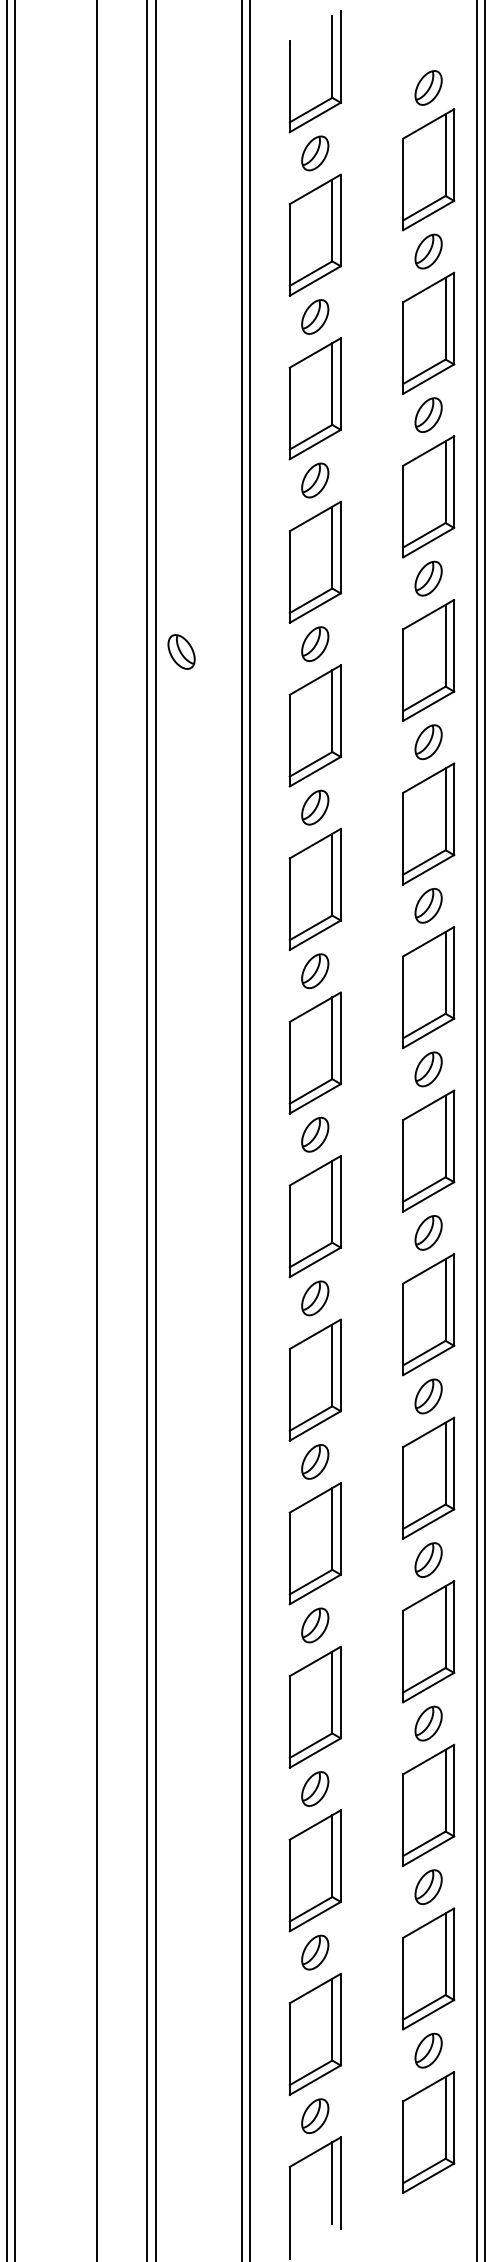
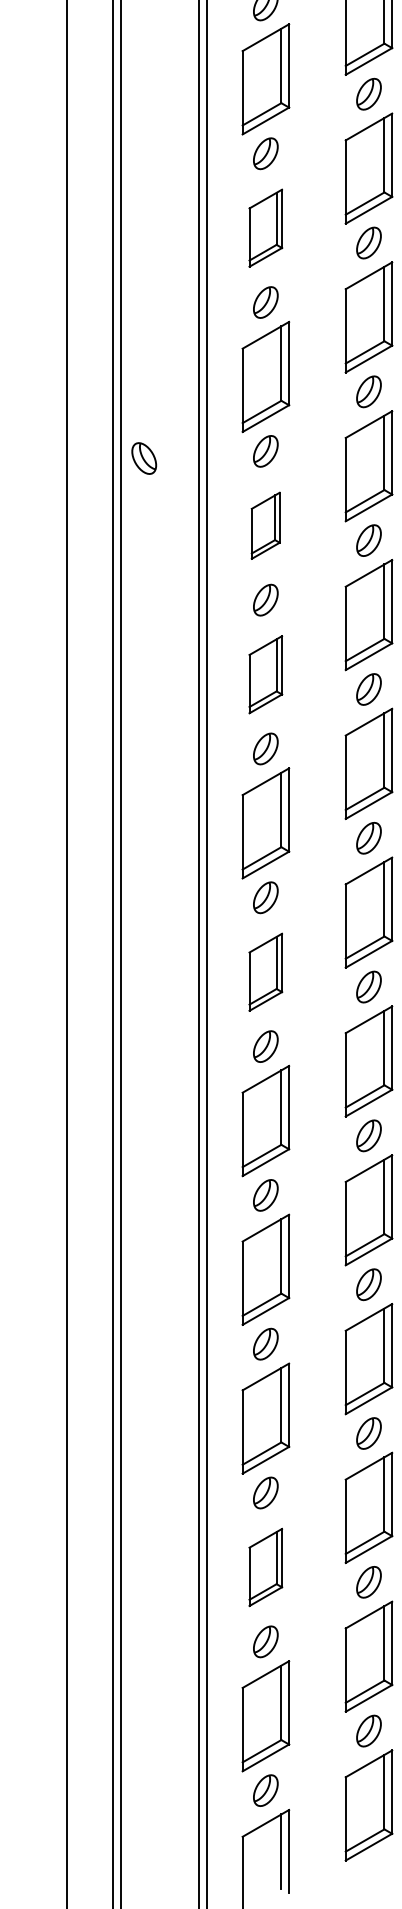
part: (314, 398) -> (265, 227), size x0.7
part: (314, 725) -> (265, 525), size x0.6
part: (314, 889) -> (265, 674), size x0.7
part: (314, 1216) -> (265, 972), size x0.7
part: (314, 1870) -> (265, 1567), size x0.7

